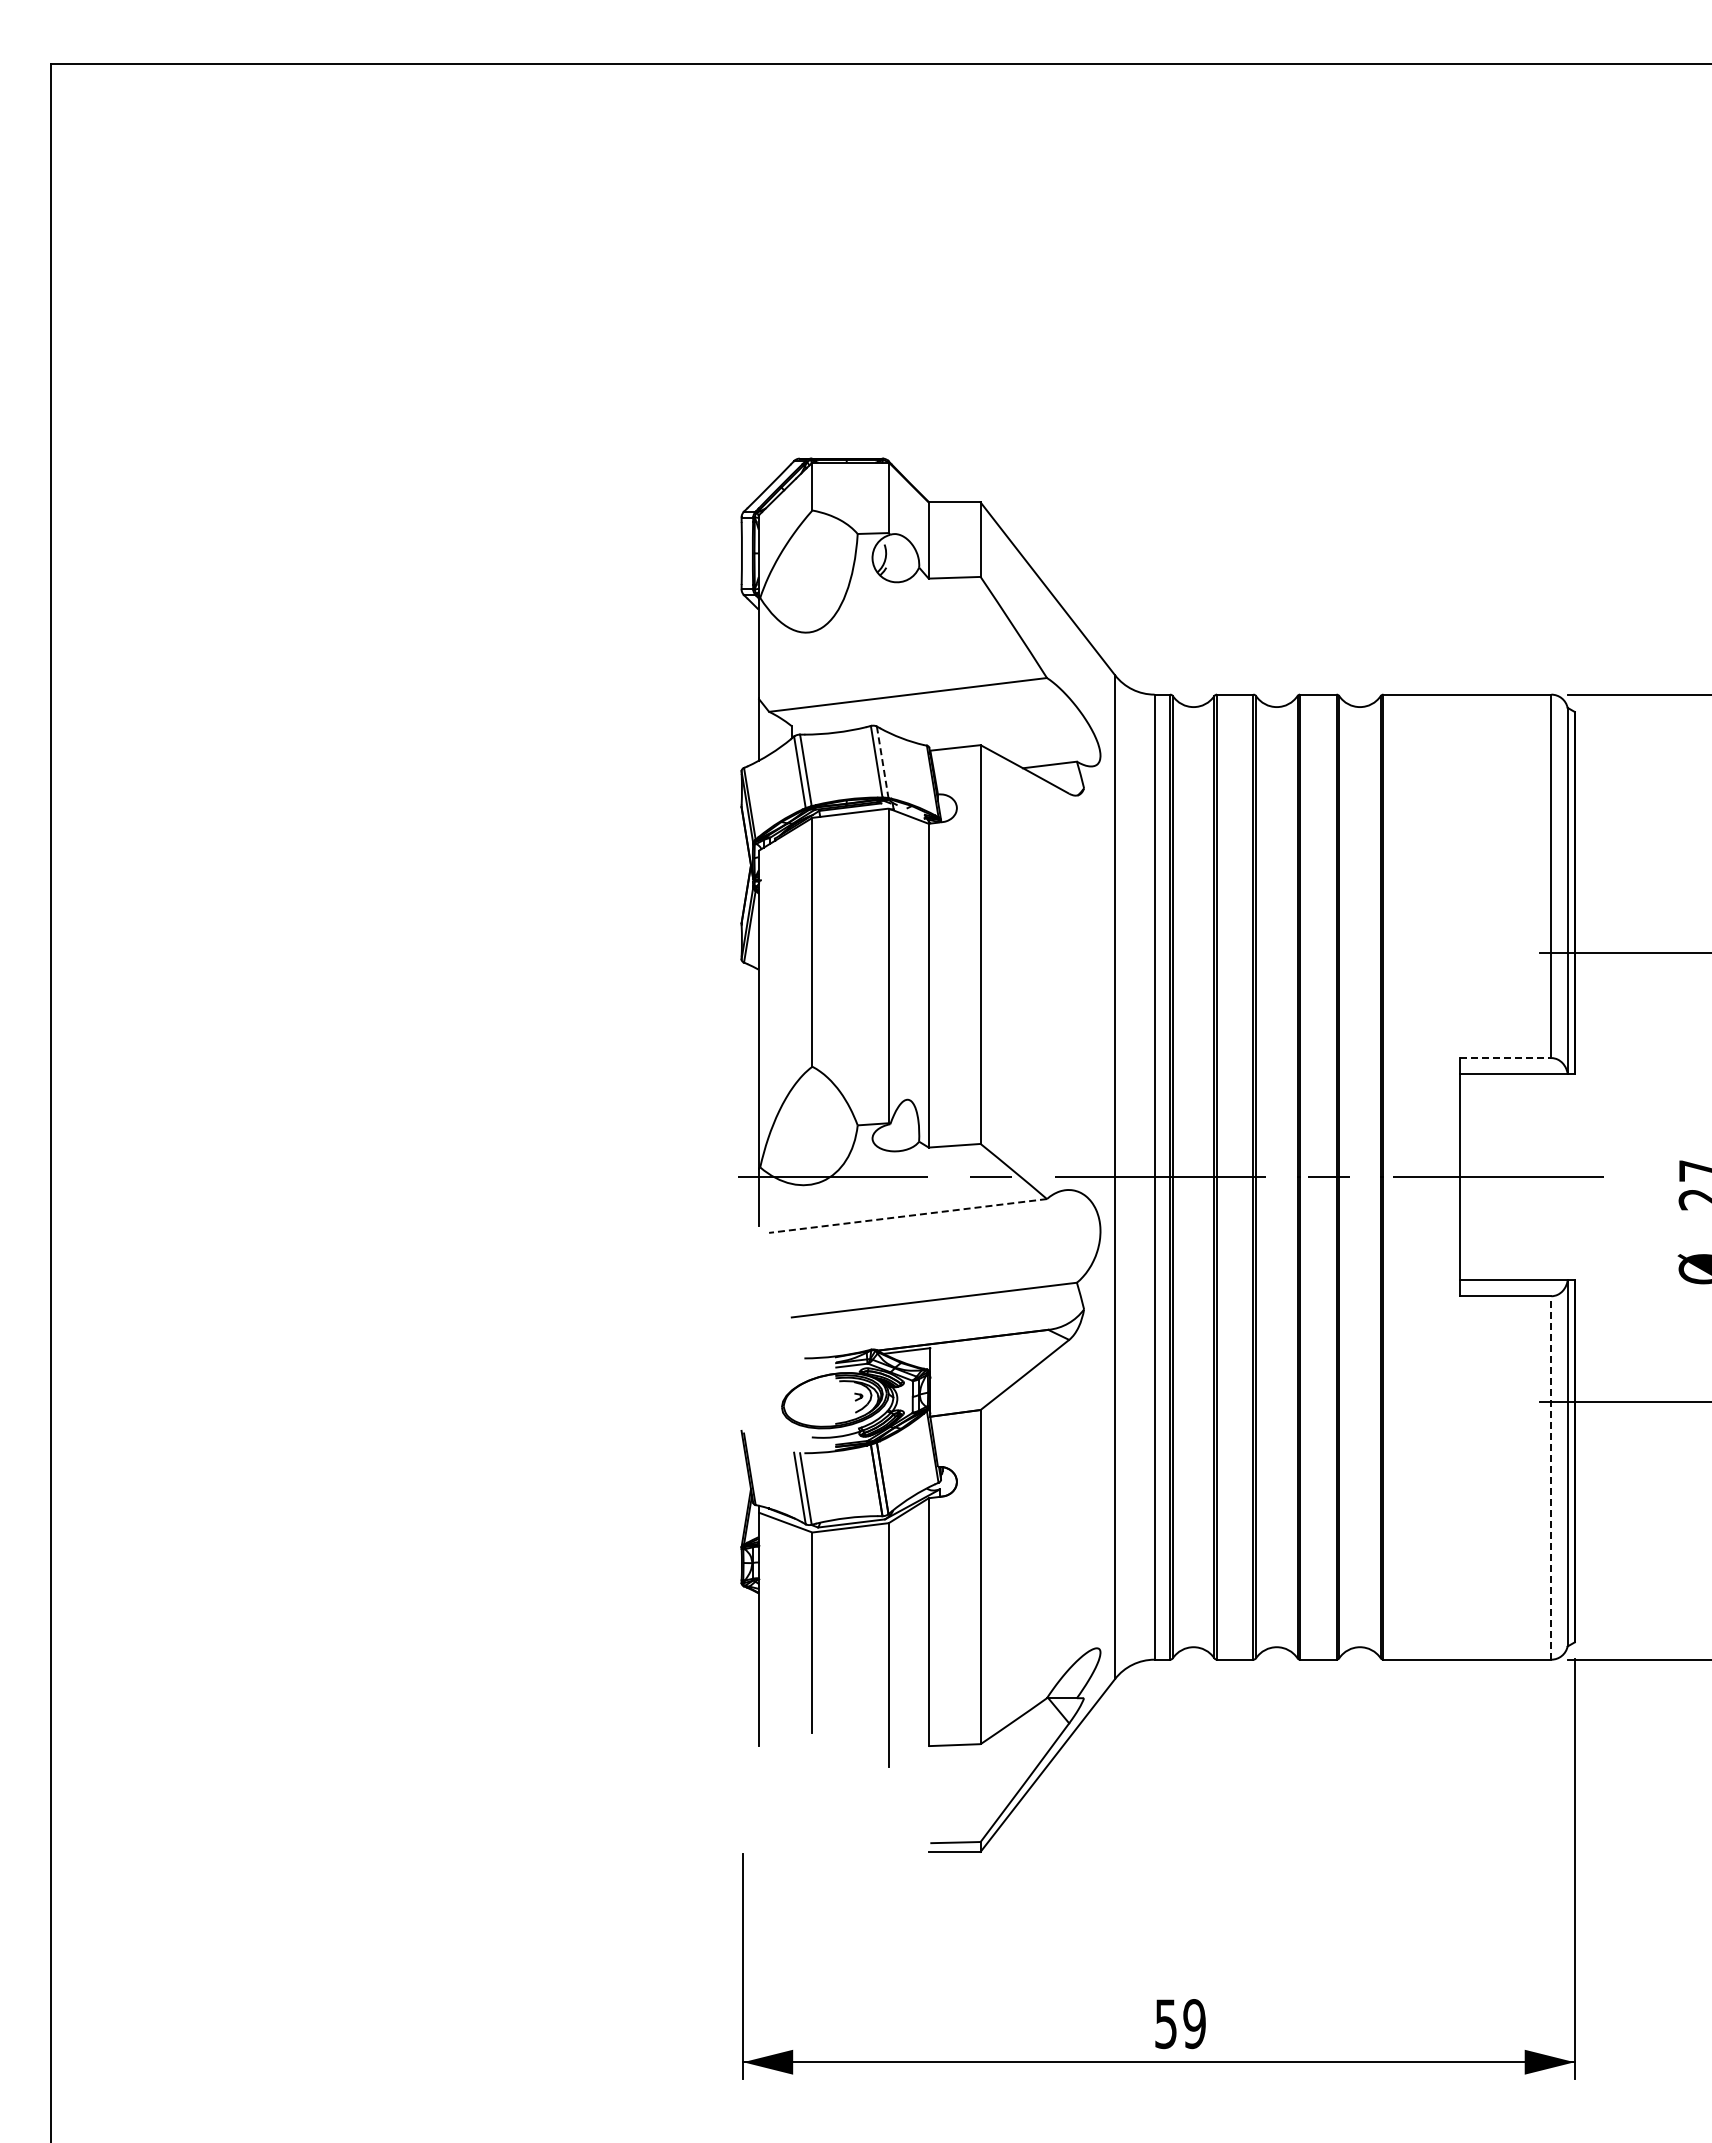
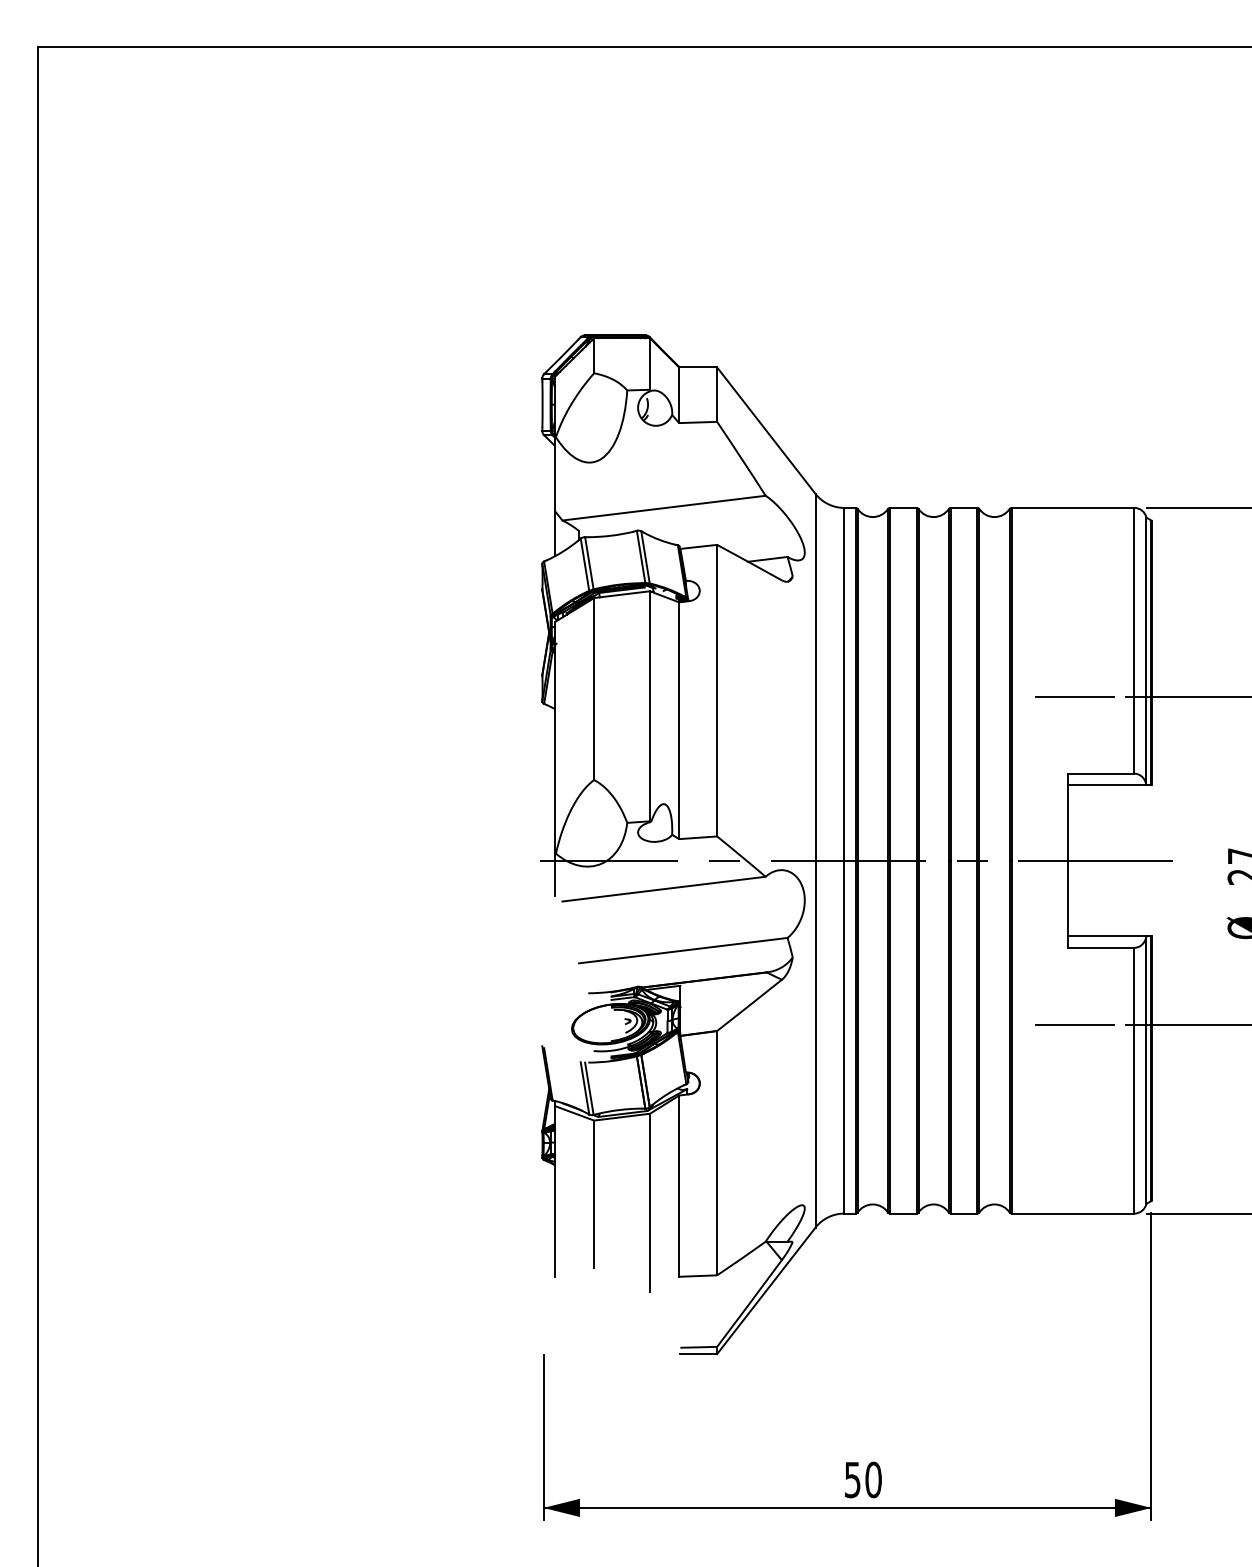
line: (882, 762) -> (645, 557), dashed -> solid
line: (1469, 952) -> (1074, 696), added
line: (1505, 1058) -> (1100, 773), dashed -> solid
line: (908, 1215) -> (664, 888), dashed -> solid
line: (1469, 1401) -> (1074, 1024), added
line: (1551, 1477) -> (1134, 1080), dashed -> solid
text: (1194, 2024) -> (873, 1480), 59 -> 50

